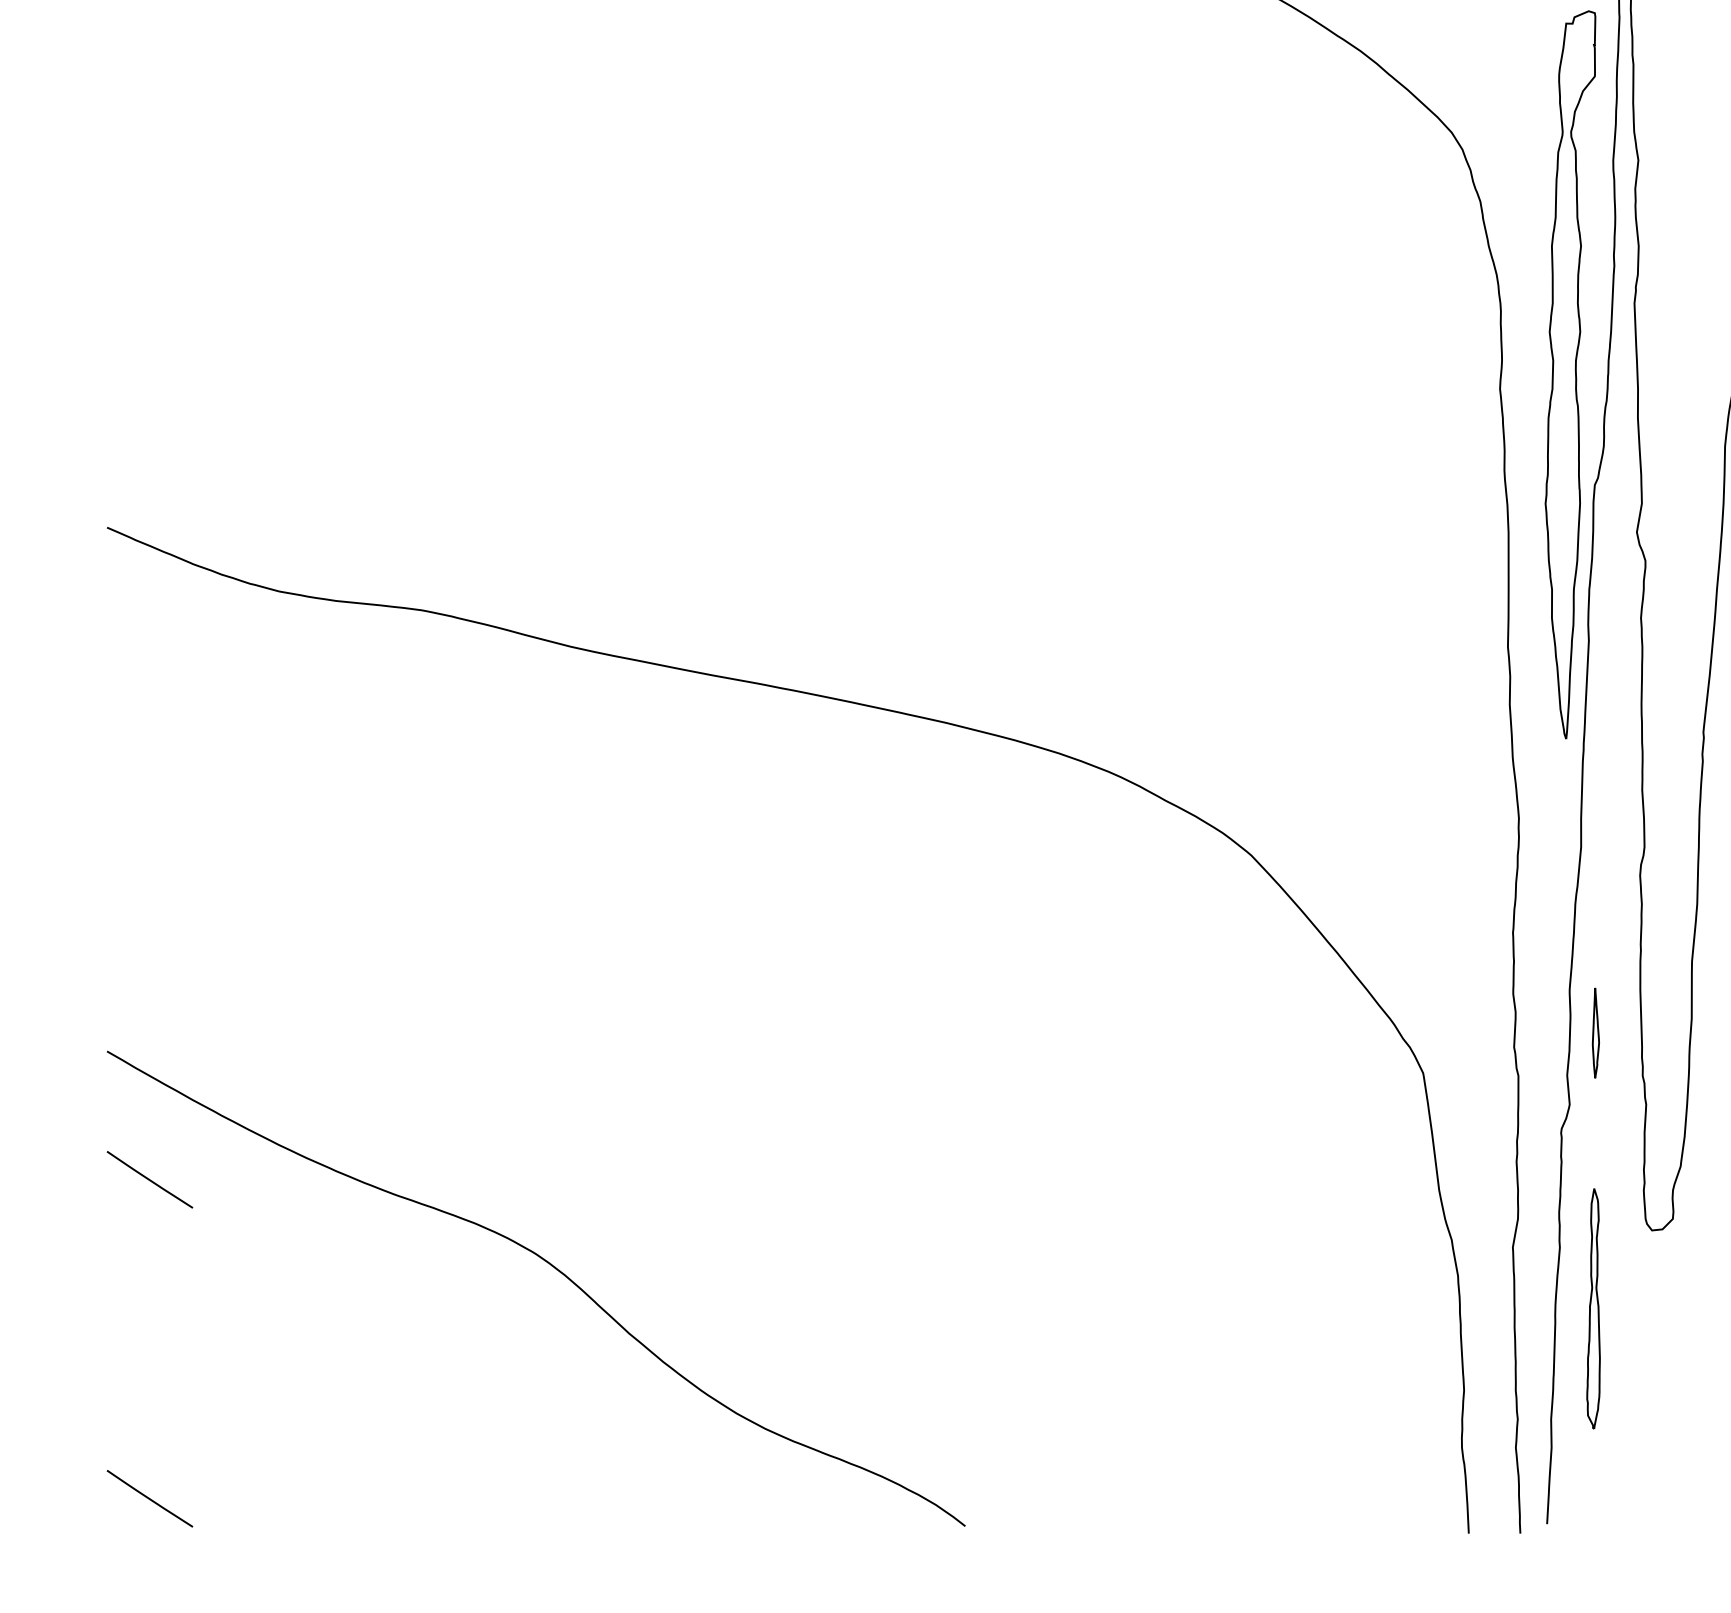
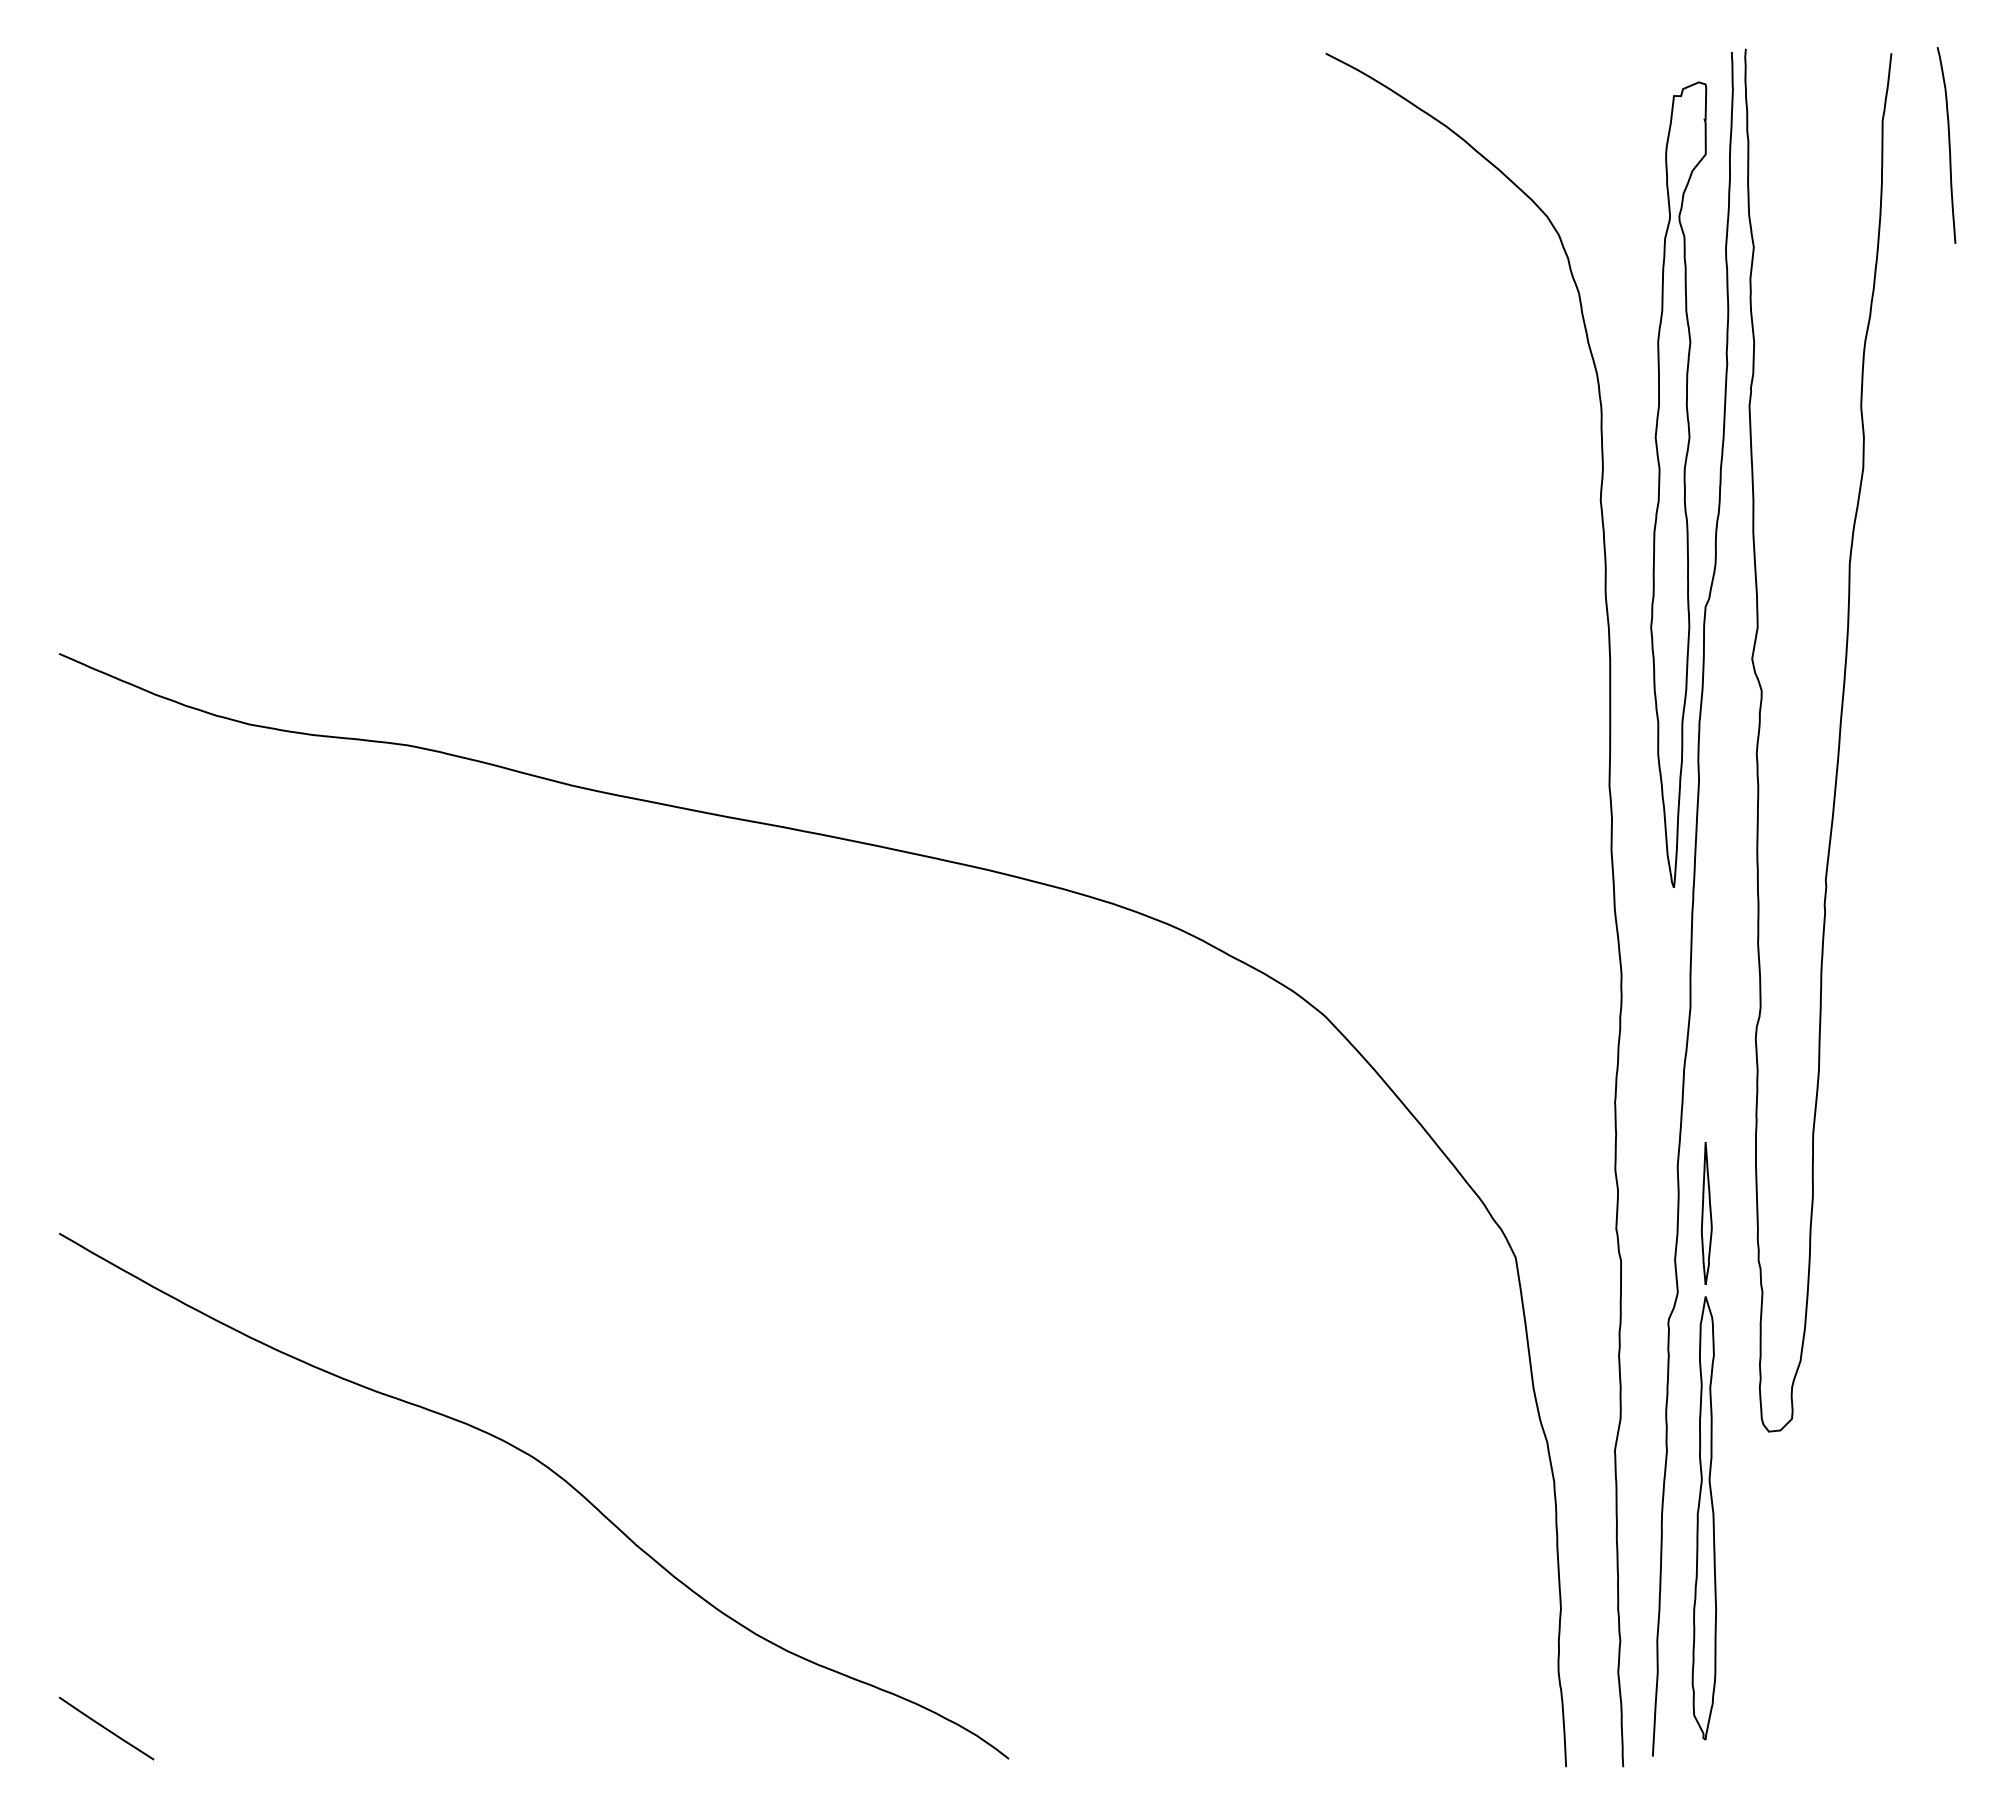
part: (1595, 1032) -> (1706, 1212), size x1.43
line: (149, 1179) -> (106, 1375), removed
part: (1592, 1308) -> (1703, 1518), size x1.67

